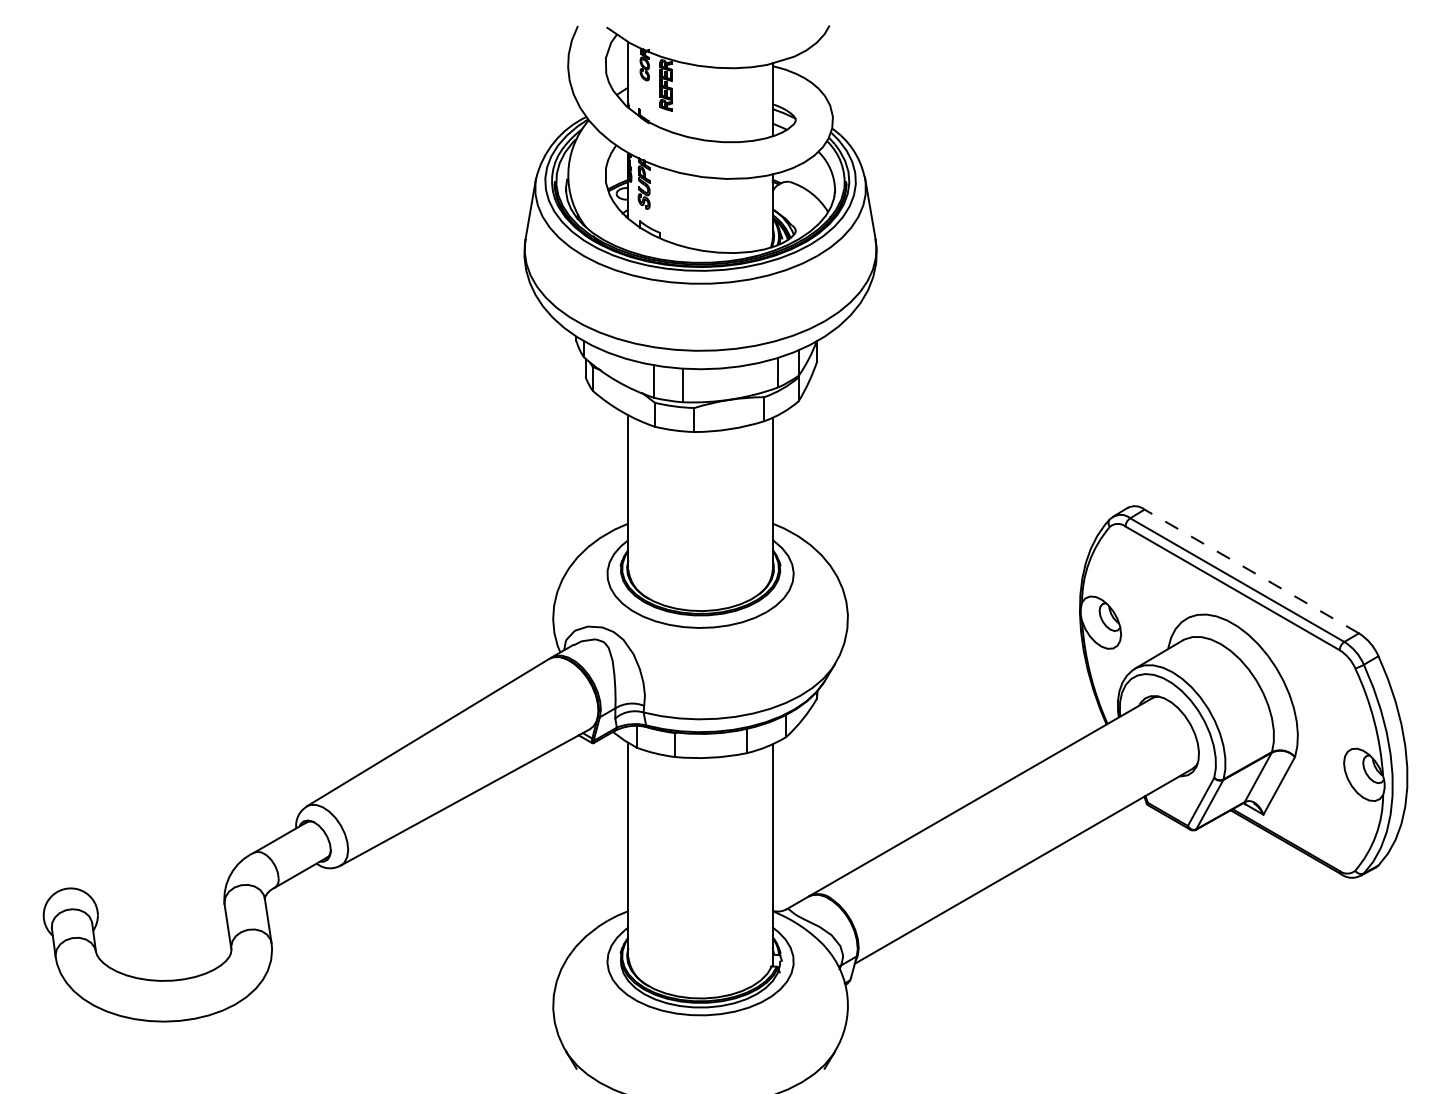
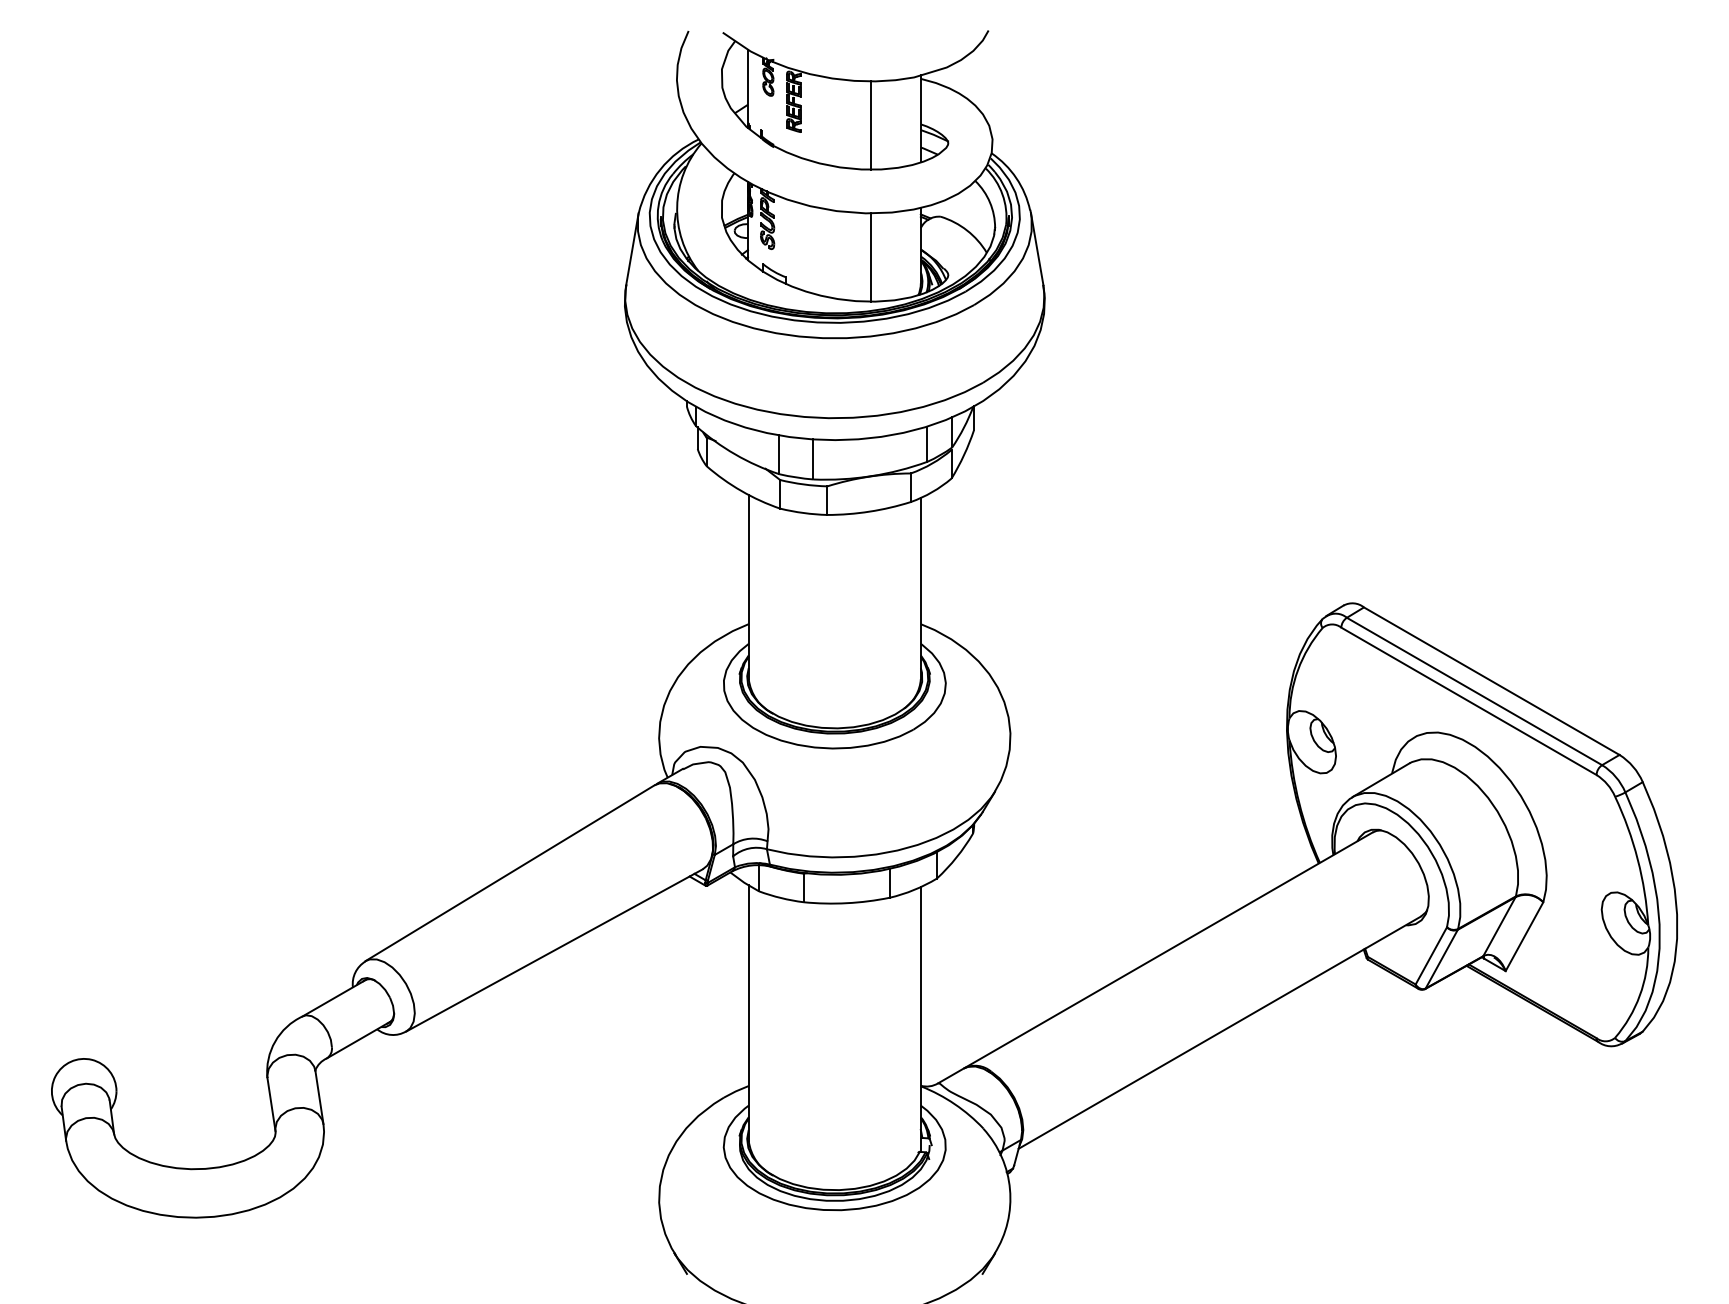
line: (731, 105) -> (871, 125), added
line: (731, 216) -> (871, 257), added
line: (1251, 571) -> (1491, 681), dashed -> solid

